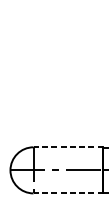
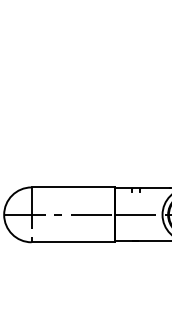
line: (68, 147) -> (73, 187), dashed -> solid
line: (68, 193) -> (73, 242), dashed -> solid

